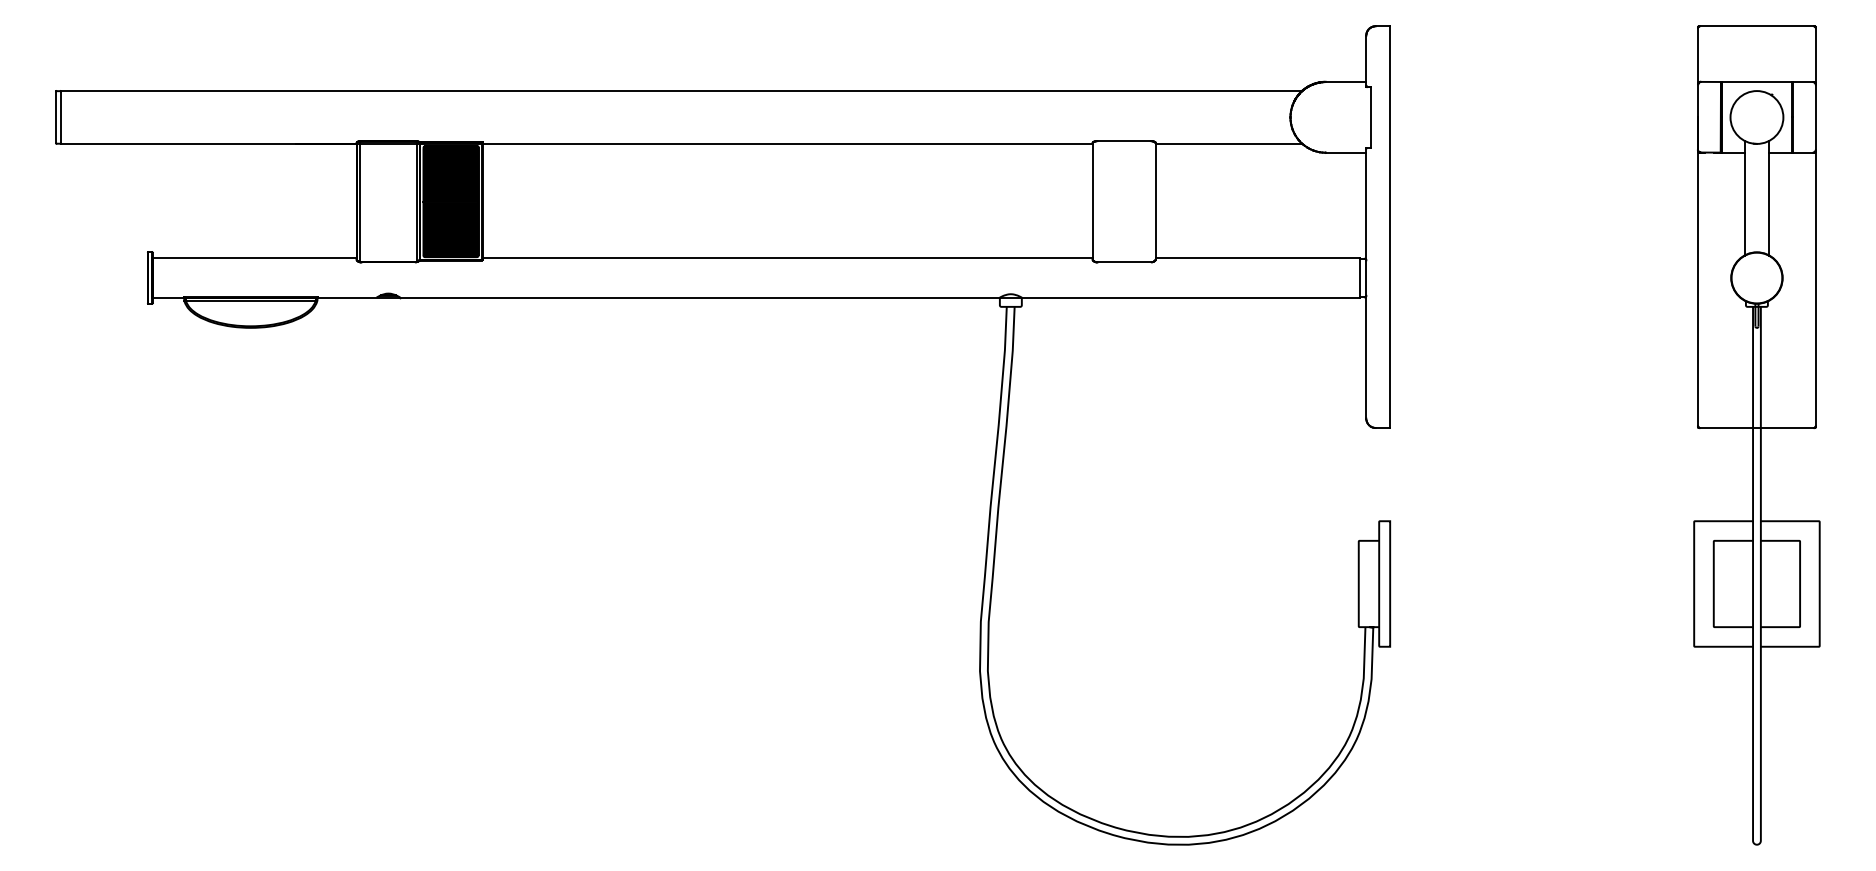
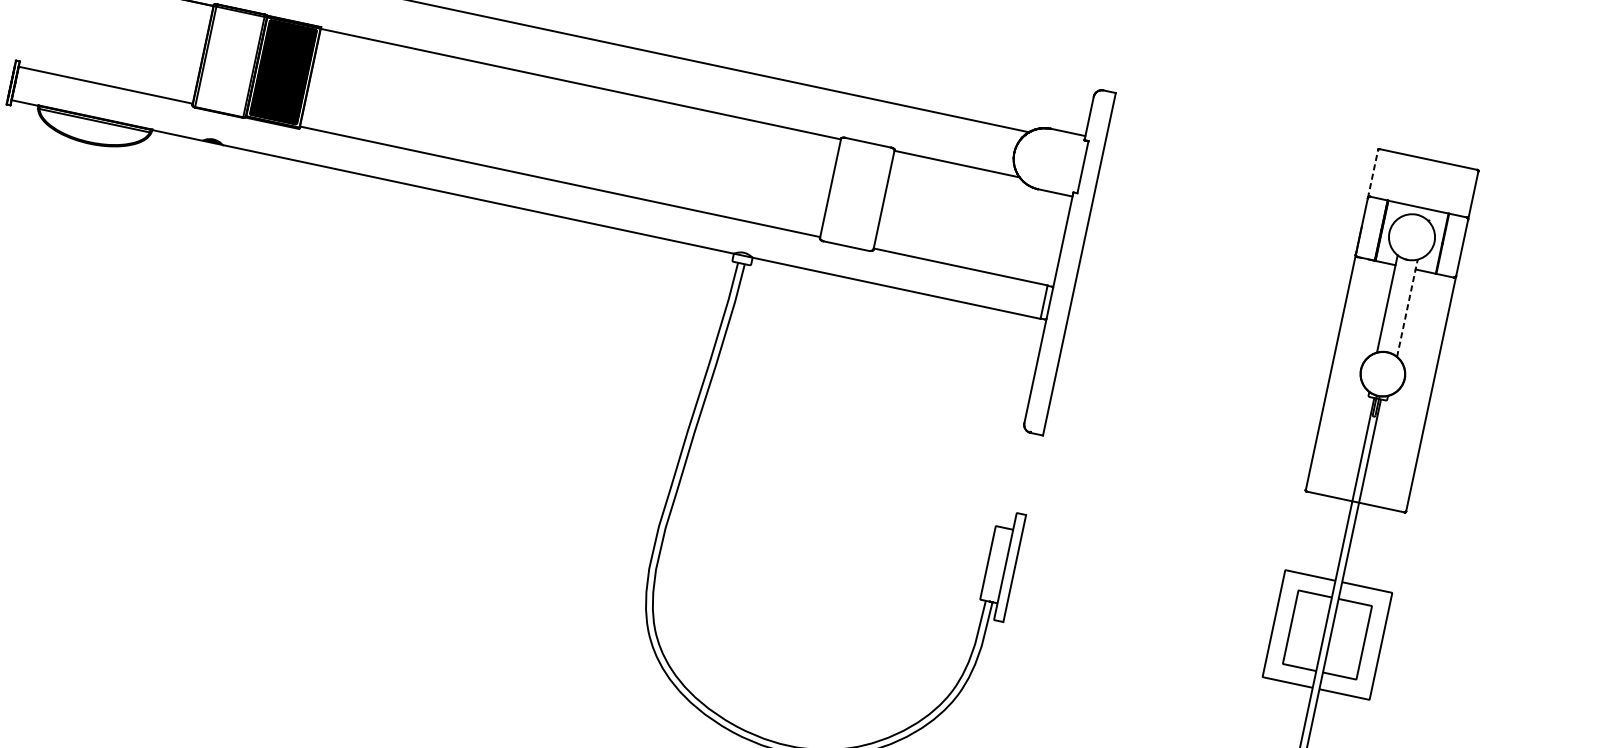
line: (1698, 55) -> (1373, 173), solid -> dashed
line: (1768, 197) -> (1407, 307), solid -> dashed

